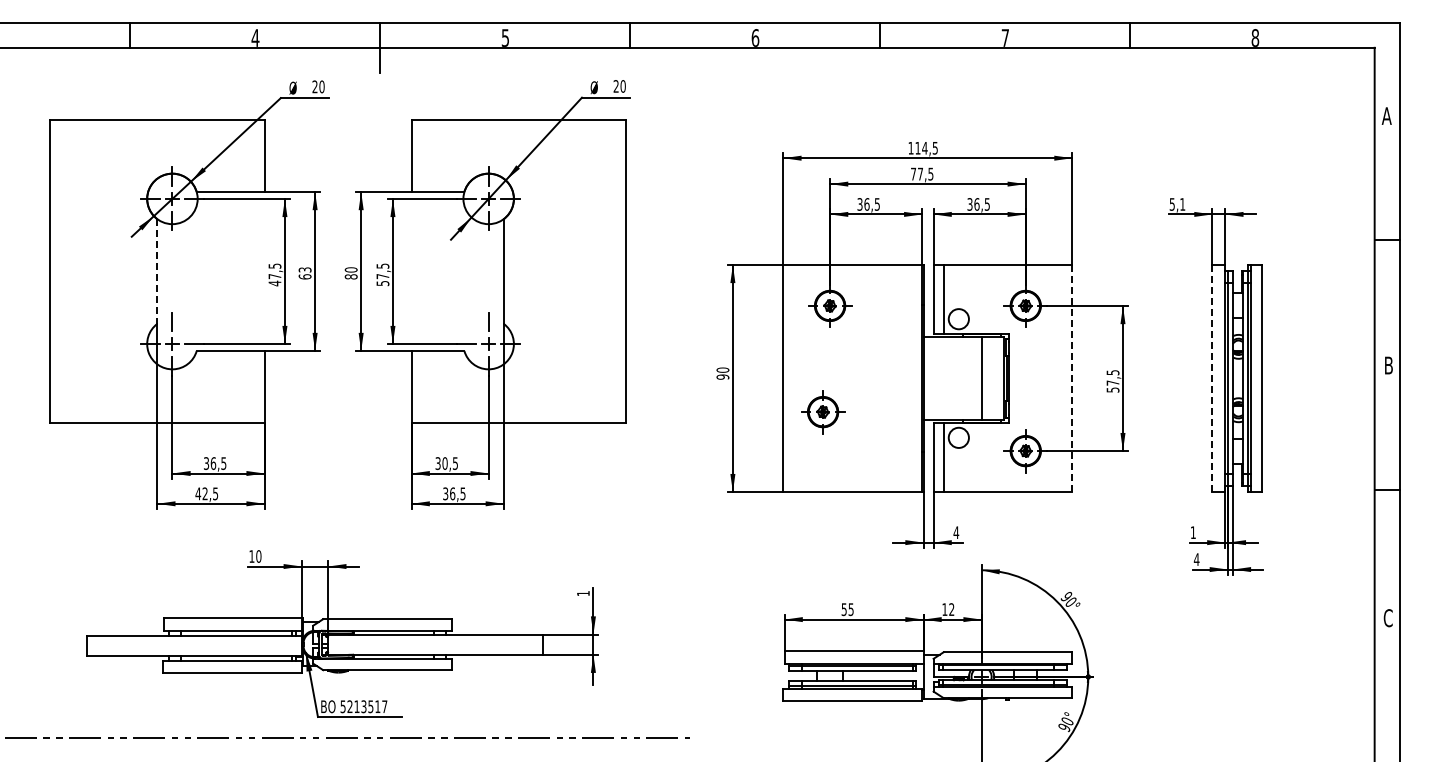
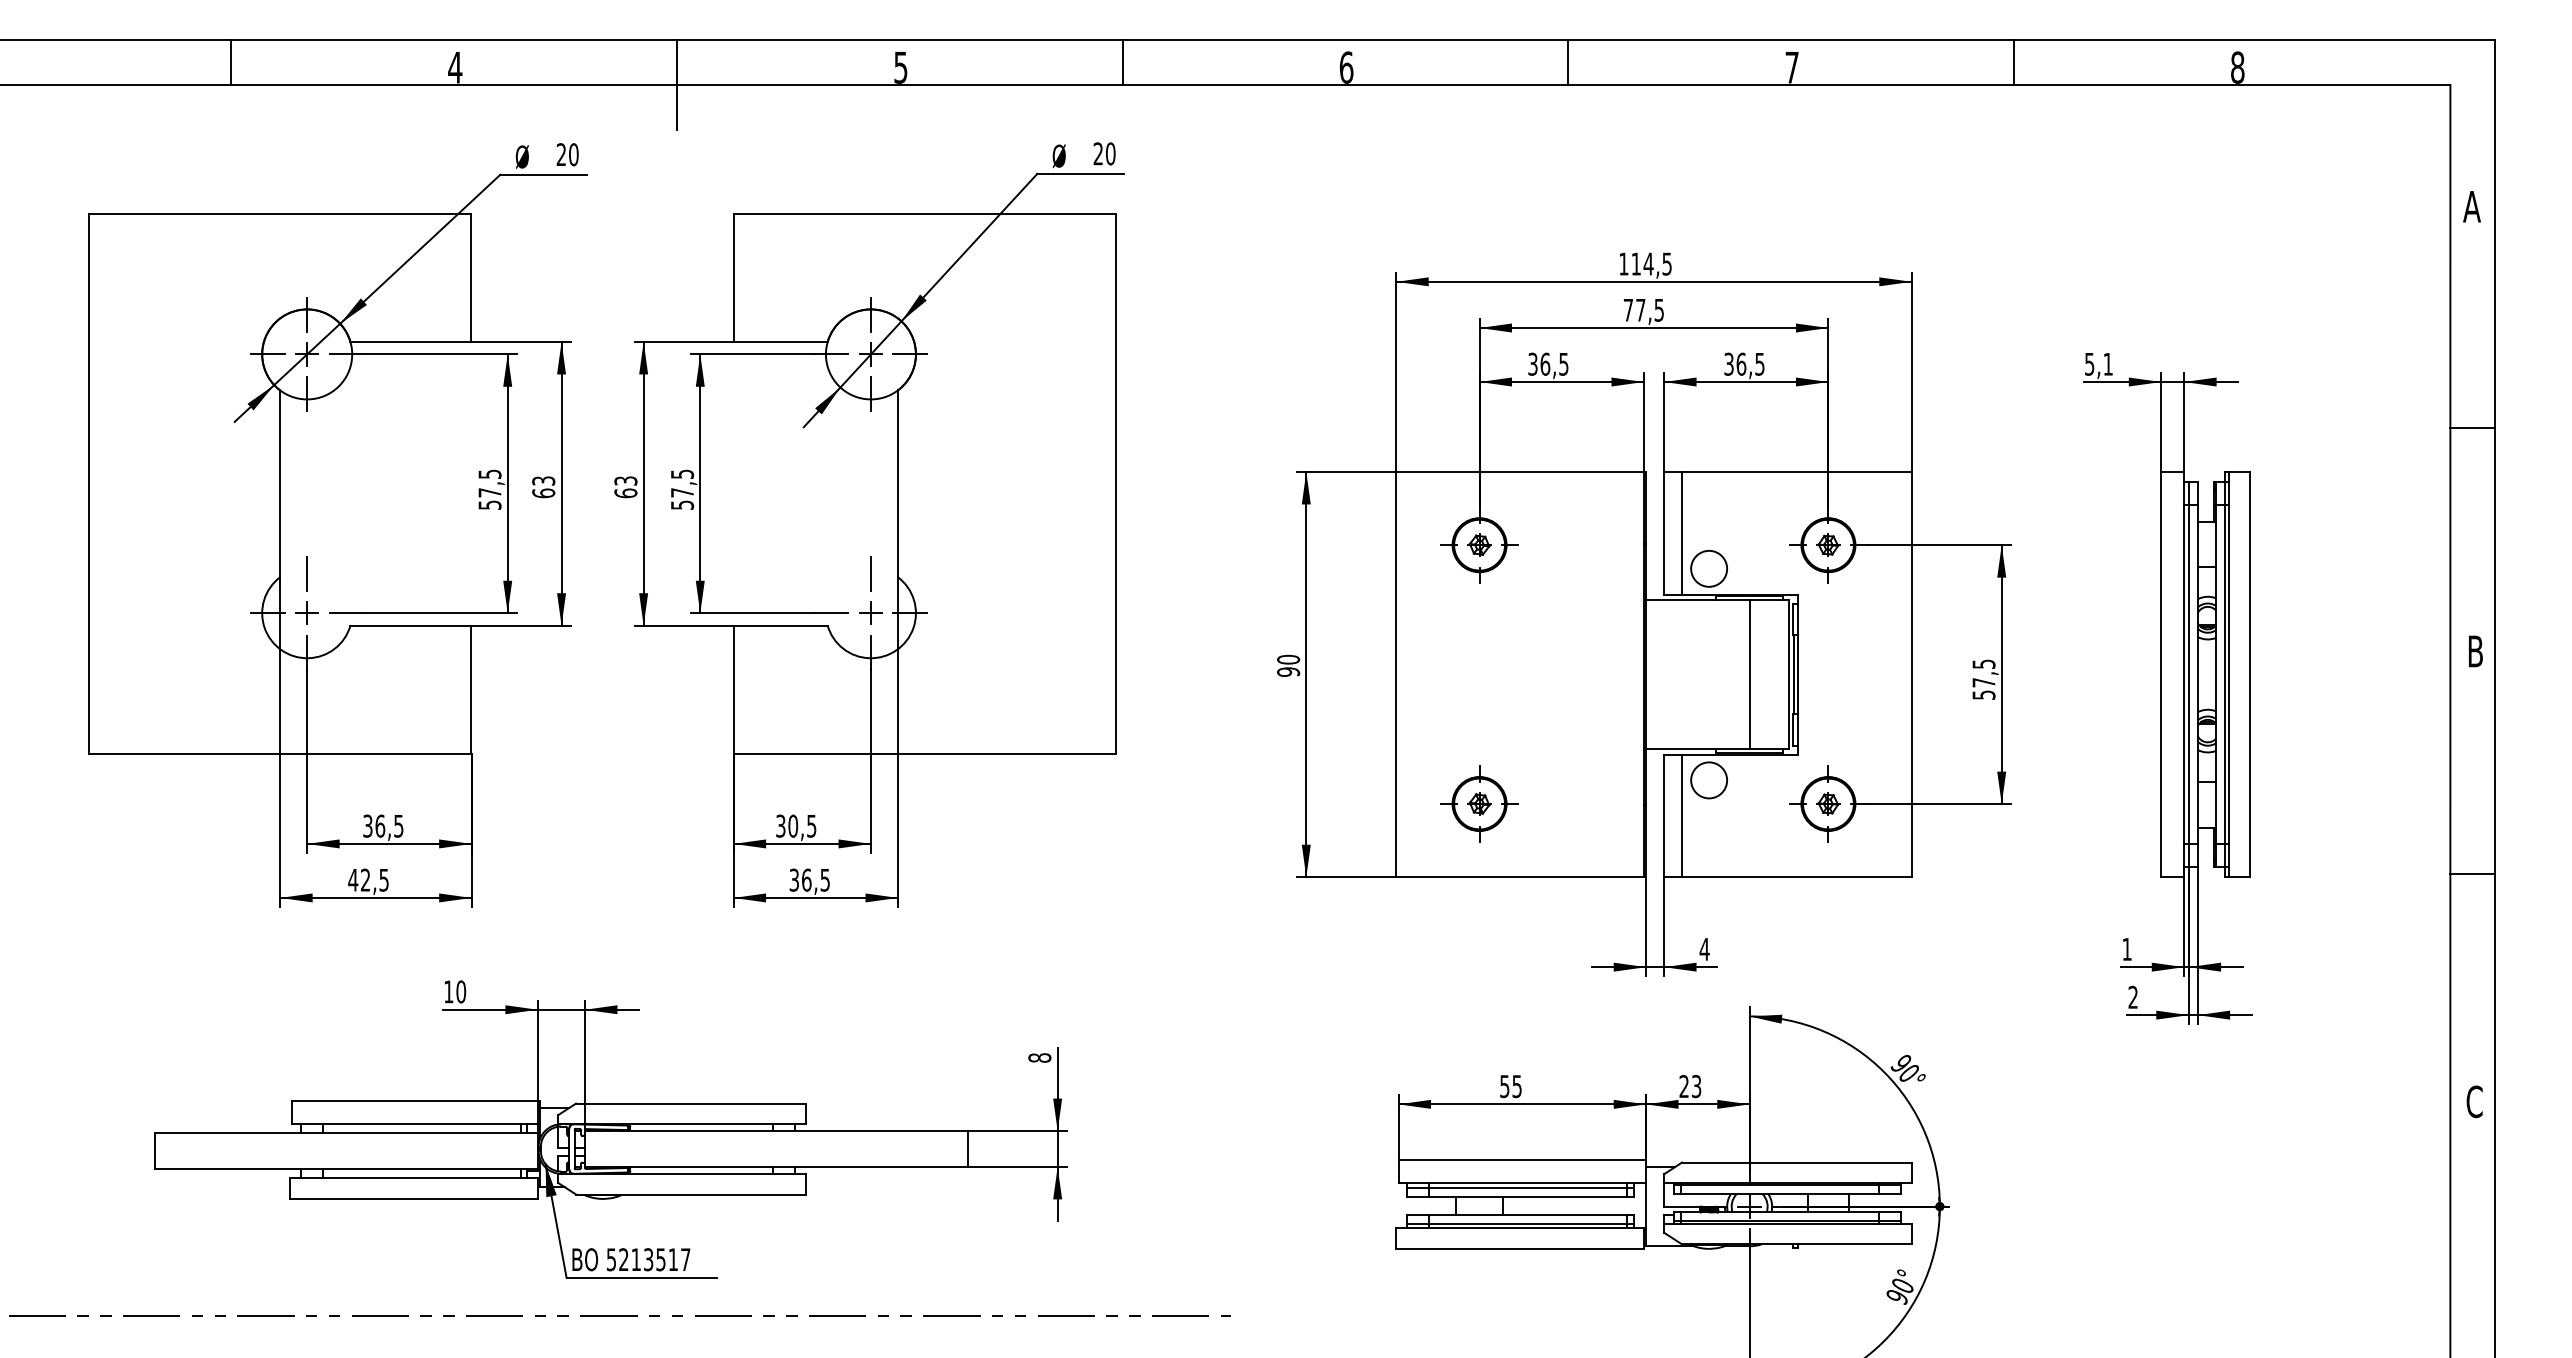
line: (157, 272) -> (280, 485), dashed -> solid
text: (350, 273) -> (624, 487), 80 -> 63
text: (274, 283) -> (489, 505), 47,5 -> 57,5
line: (1072, 378) -> (1911, 674), dashed -> solid
line: (1212, 378) -> (2161, 674), dashed -> solid
part: (823, 412) -> (1480, 804), moved
text: (1196, 559) -> (2132, 997), 4 -> 2
text: (583, 593) -> (1039, 1057), 1 -> 8
text: (948, 609) -> (1690, 1086), 12 -> 23

